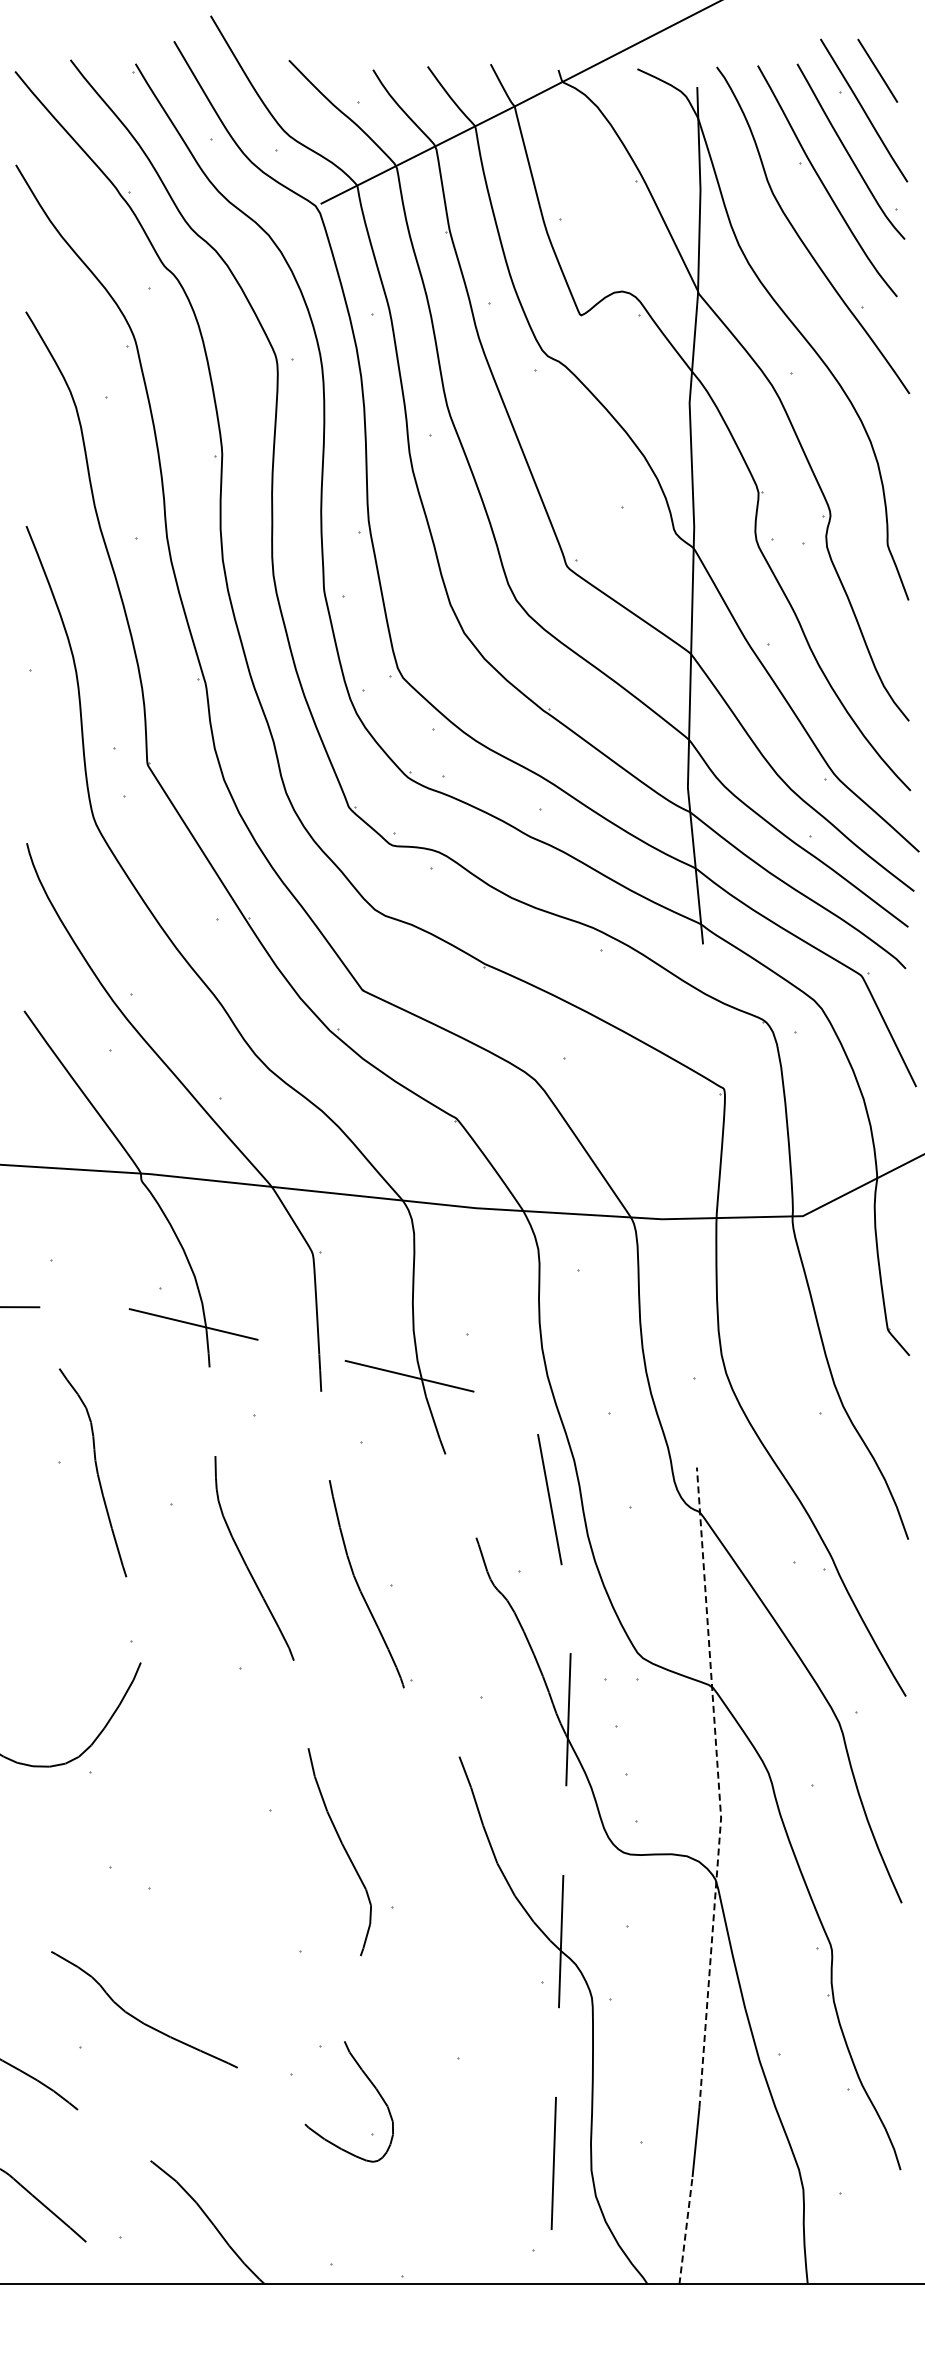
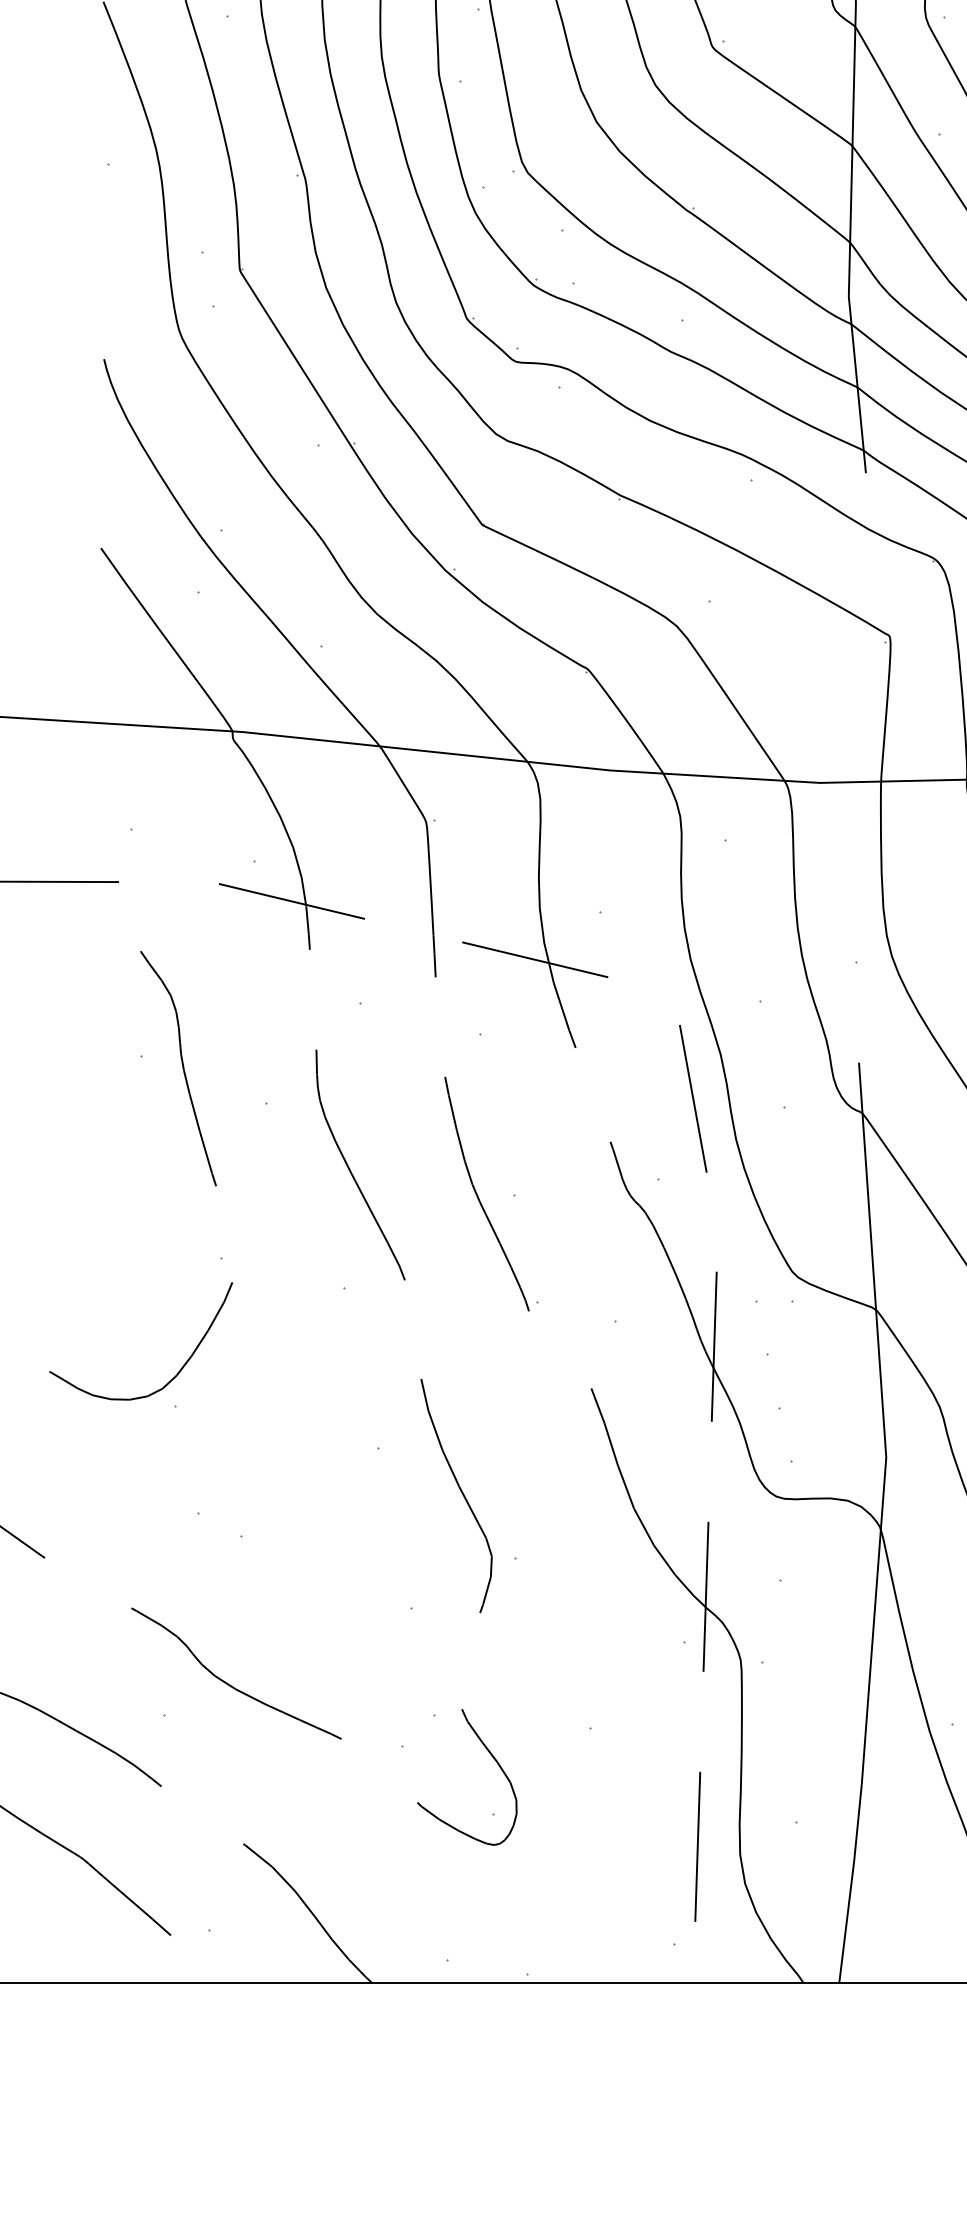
line: (719, 1788) -> (884, 1424), dashed -> solid
line: (686, 2230) -> (847, 1922), dashed -> solid

